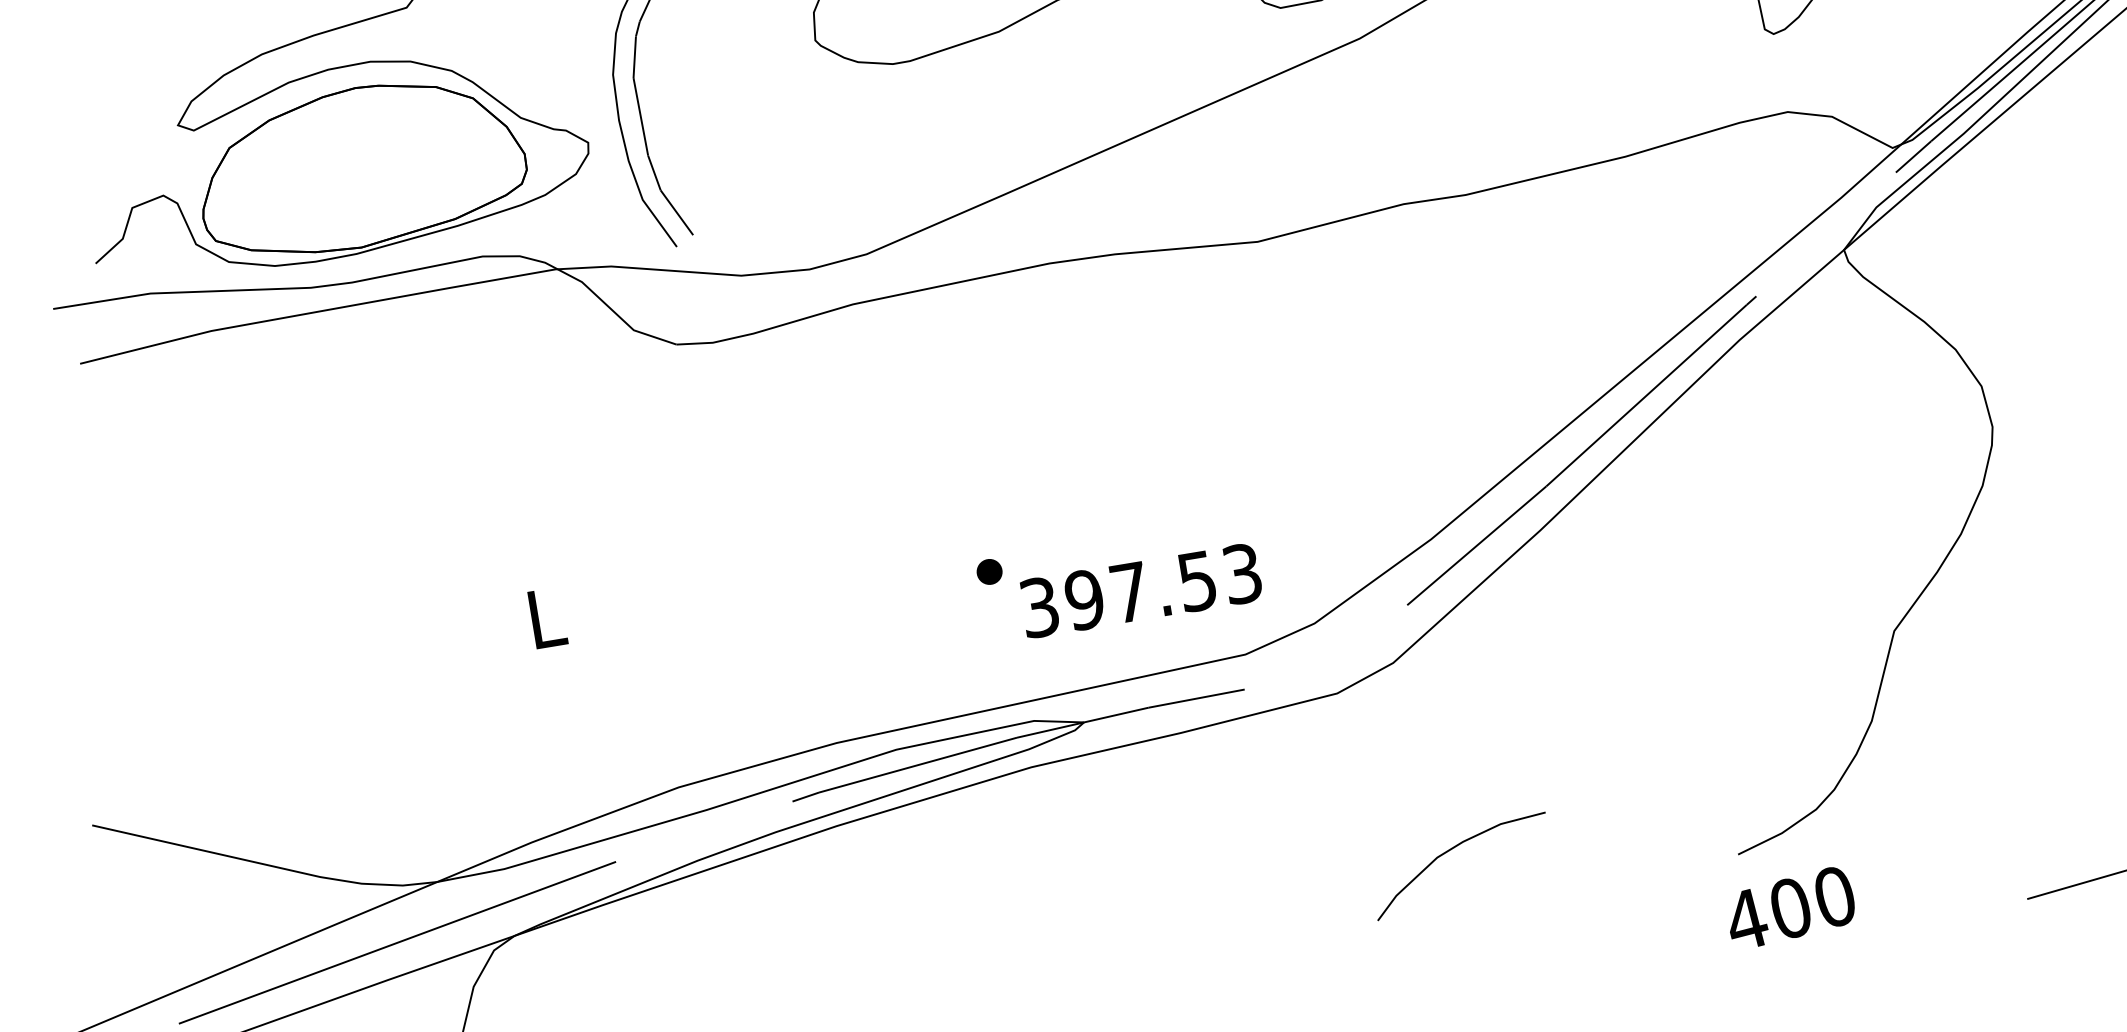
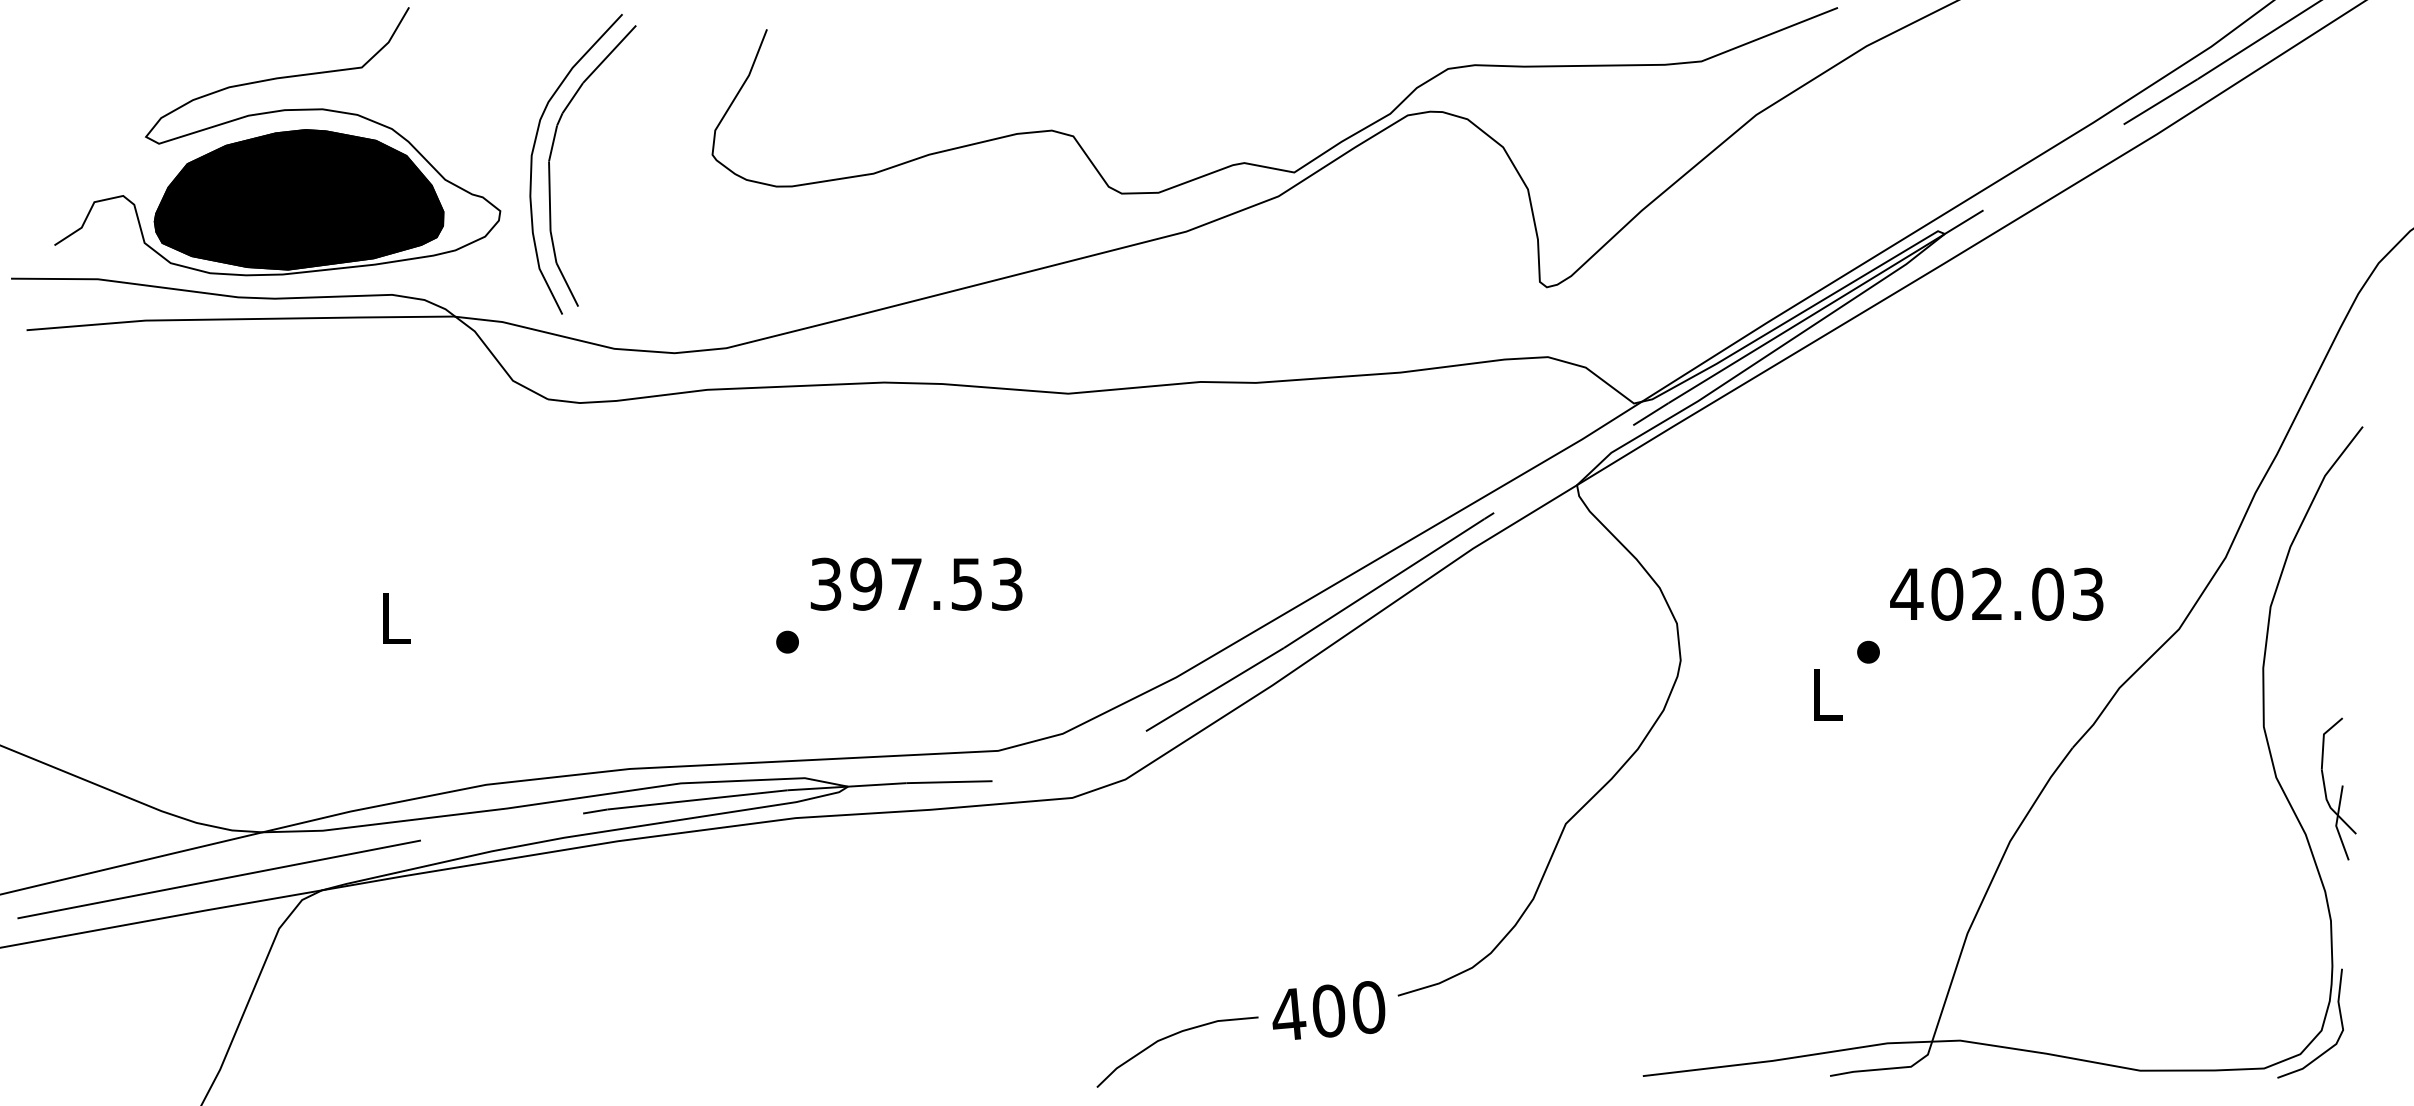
fill: (360, 167) -> (298, 199), added
text: (1140, 589) -> (916, 583), moved
curve: (1452, 849) -> (1172, 1036), moved
text: (1790, 907) -> (1328, 1010), moved

